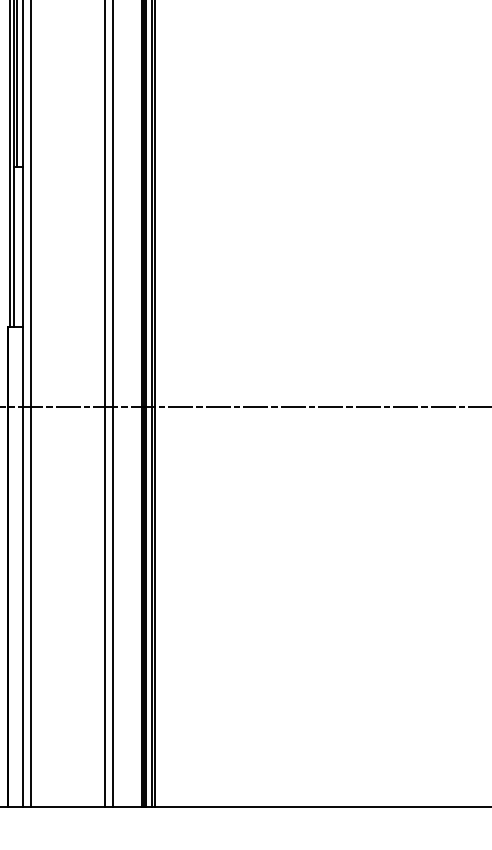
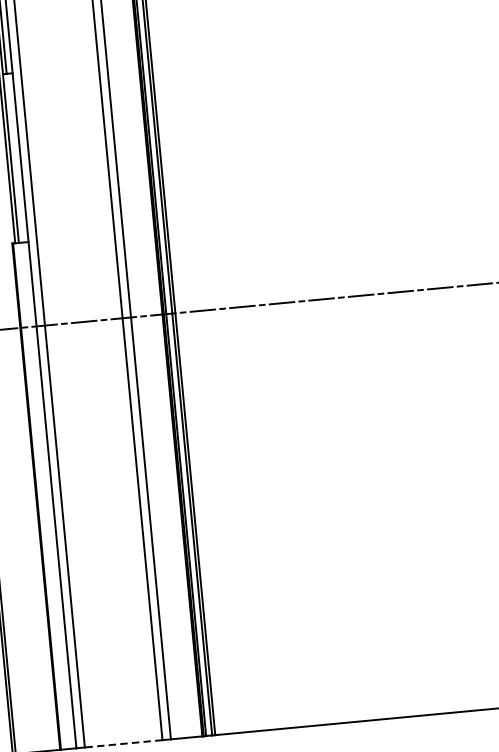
line: (67, 806) -> (123, 743), solid -> dashed

